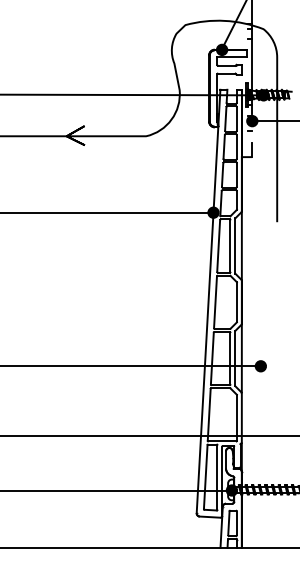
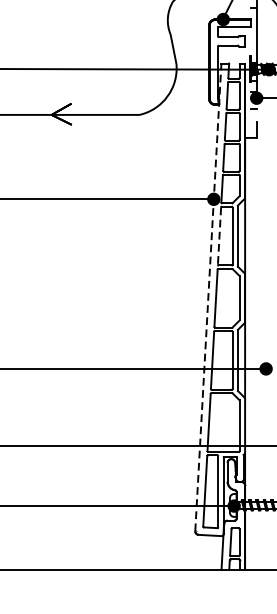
line: (218, 245) -> (219, 235), solid -> dashed
line: (208, 301) -> (208, 297), solid -> dashed

